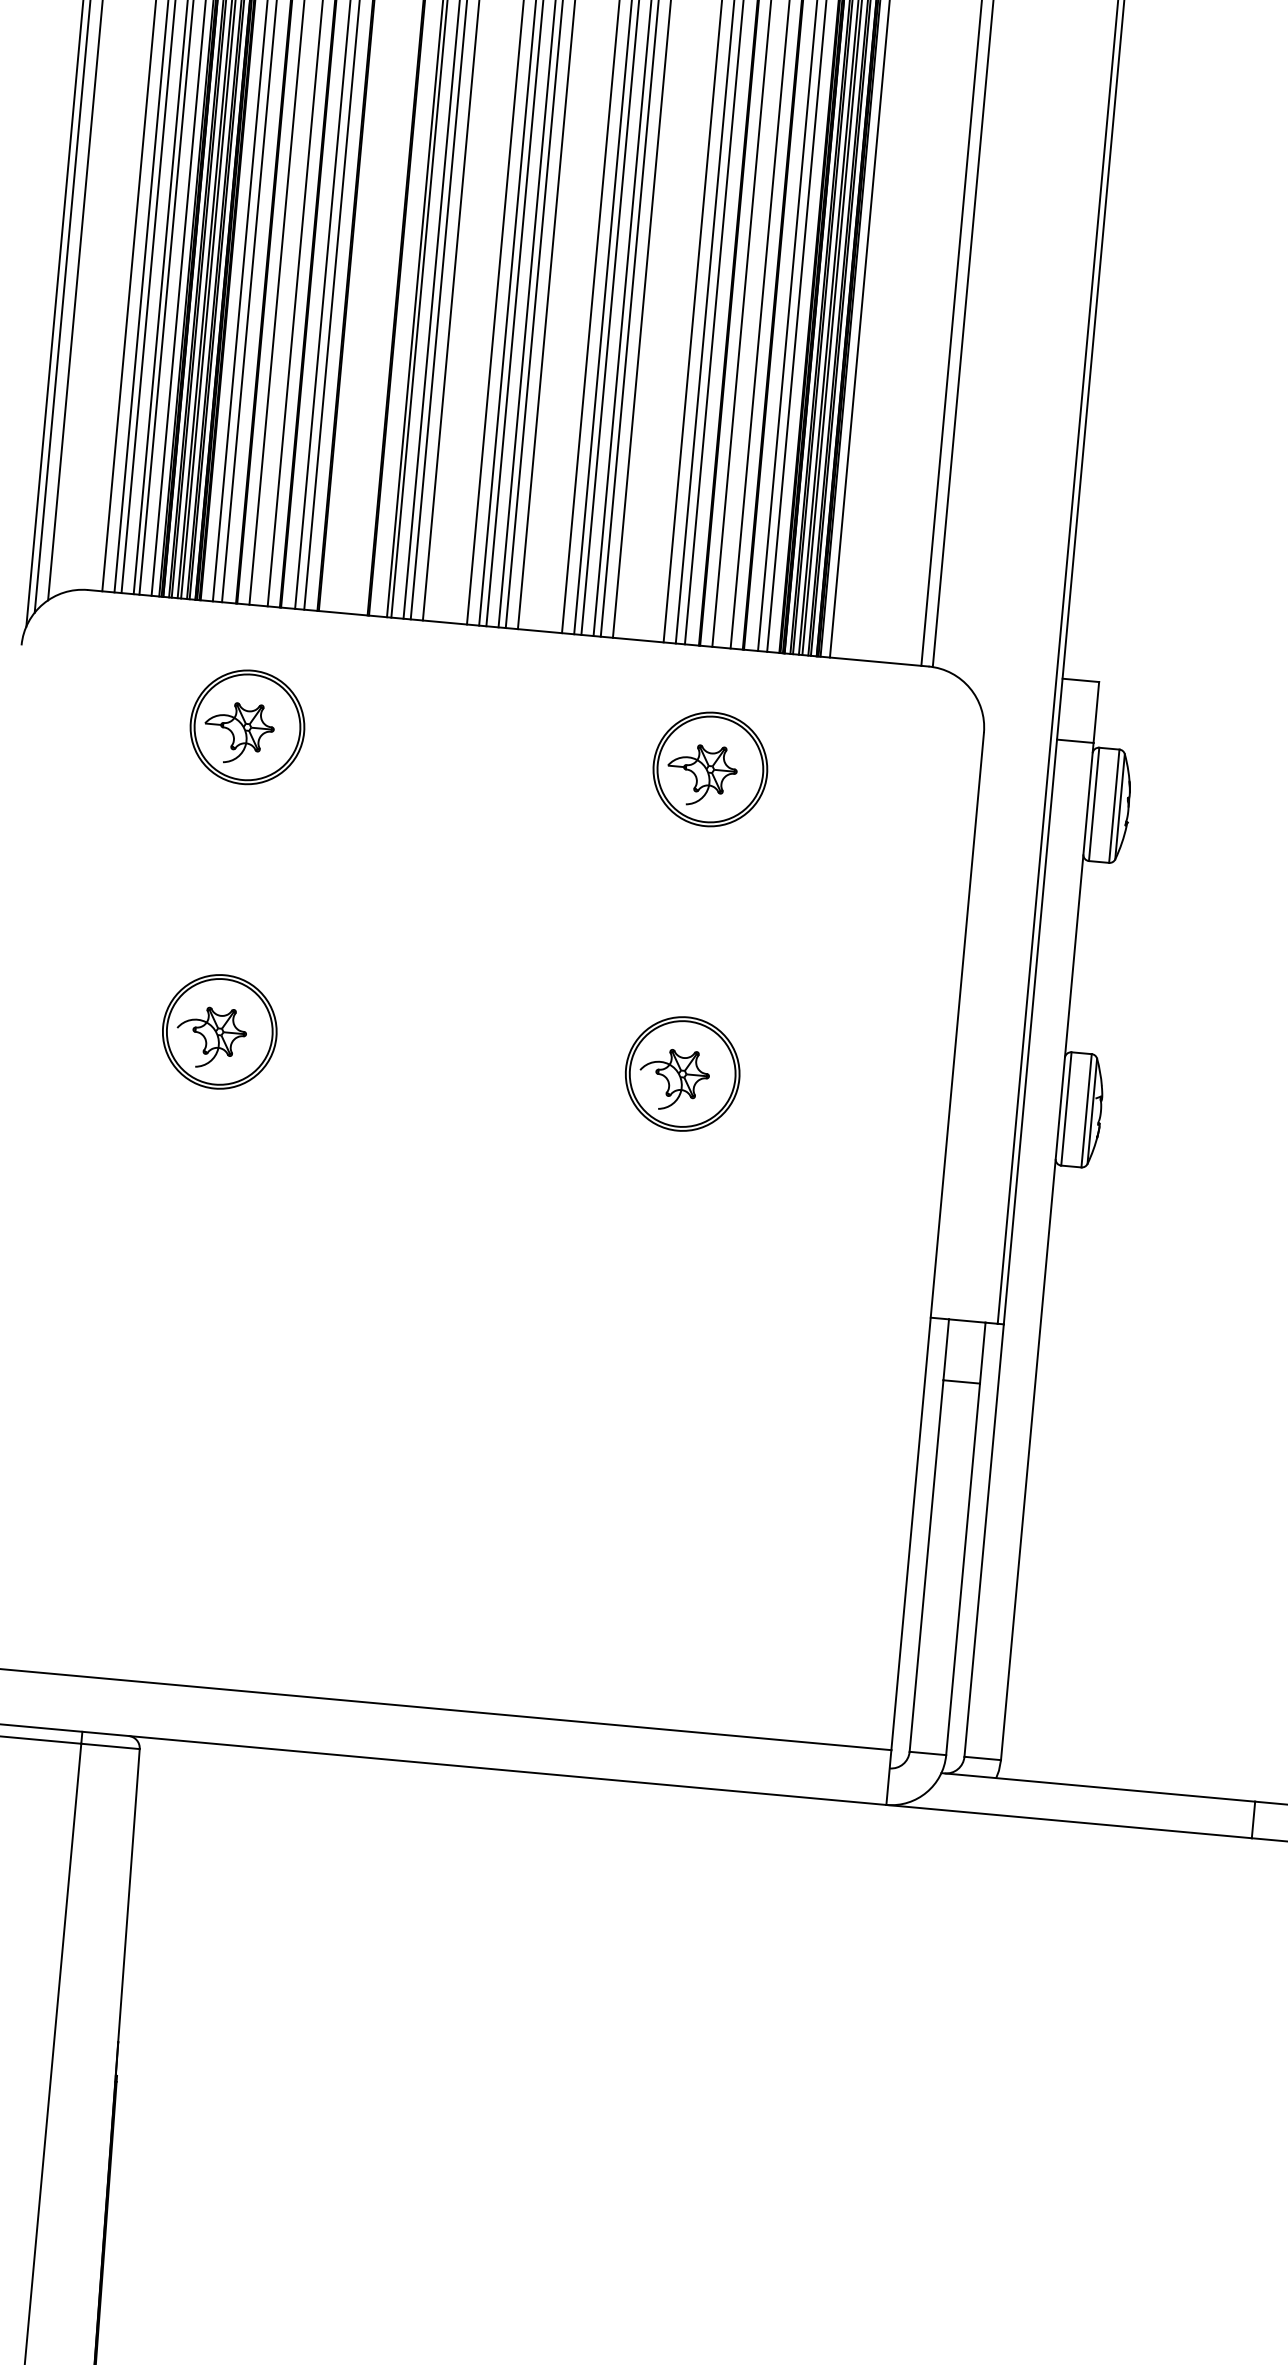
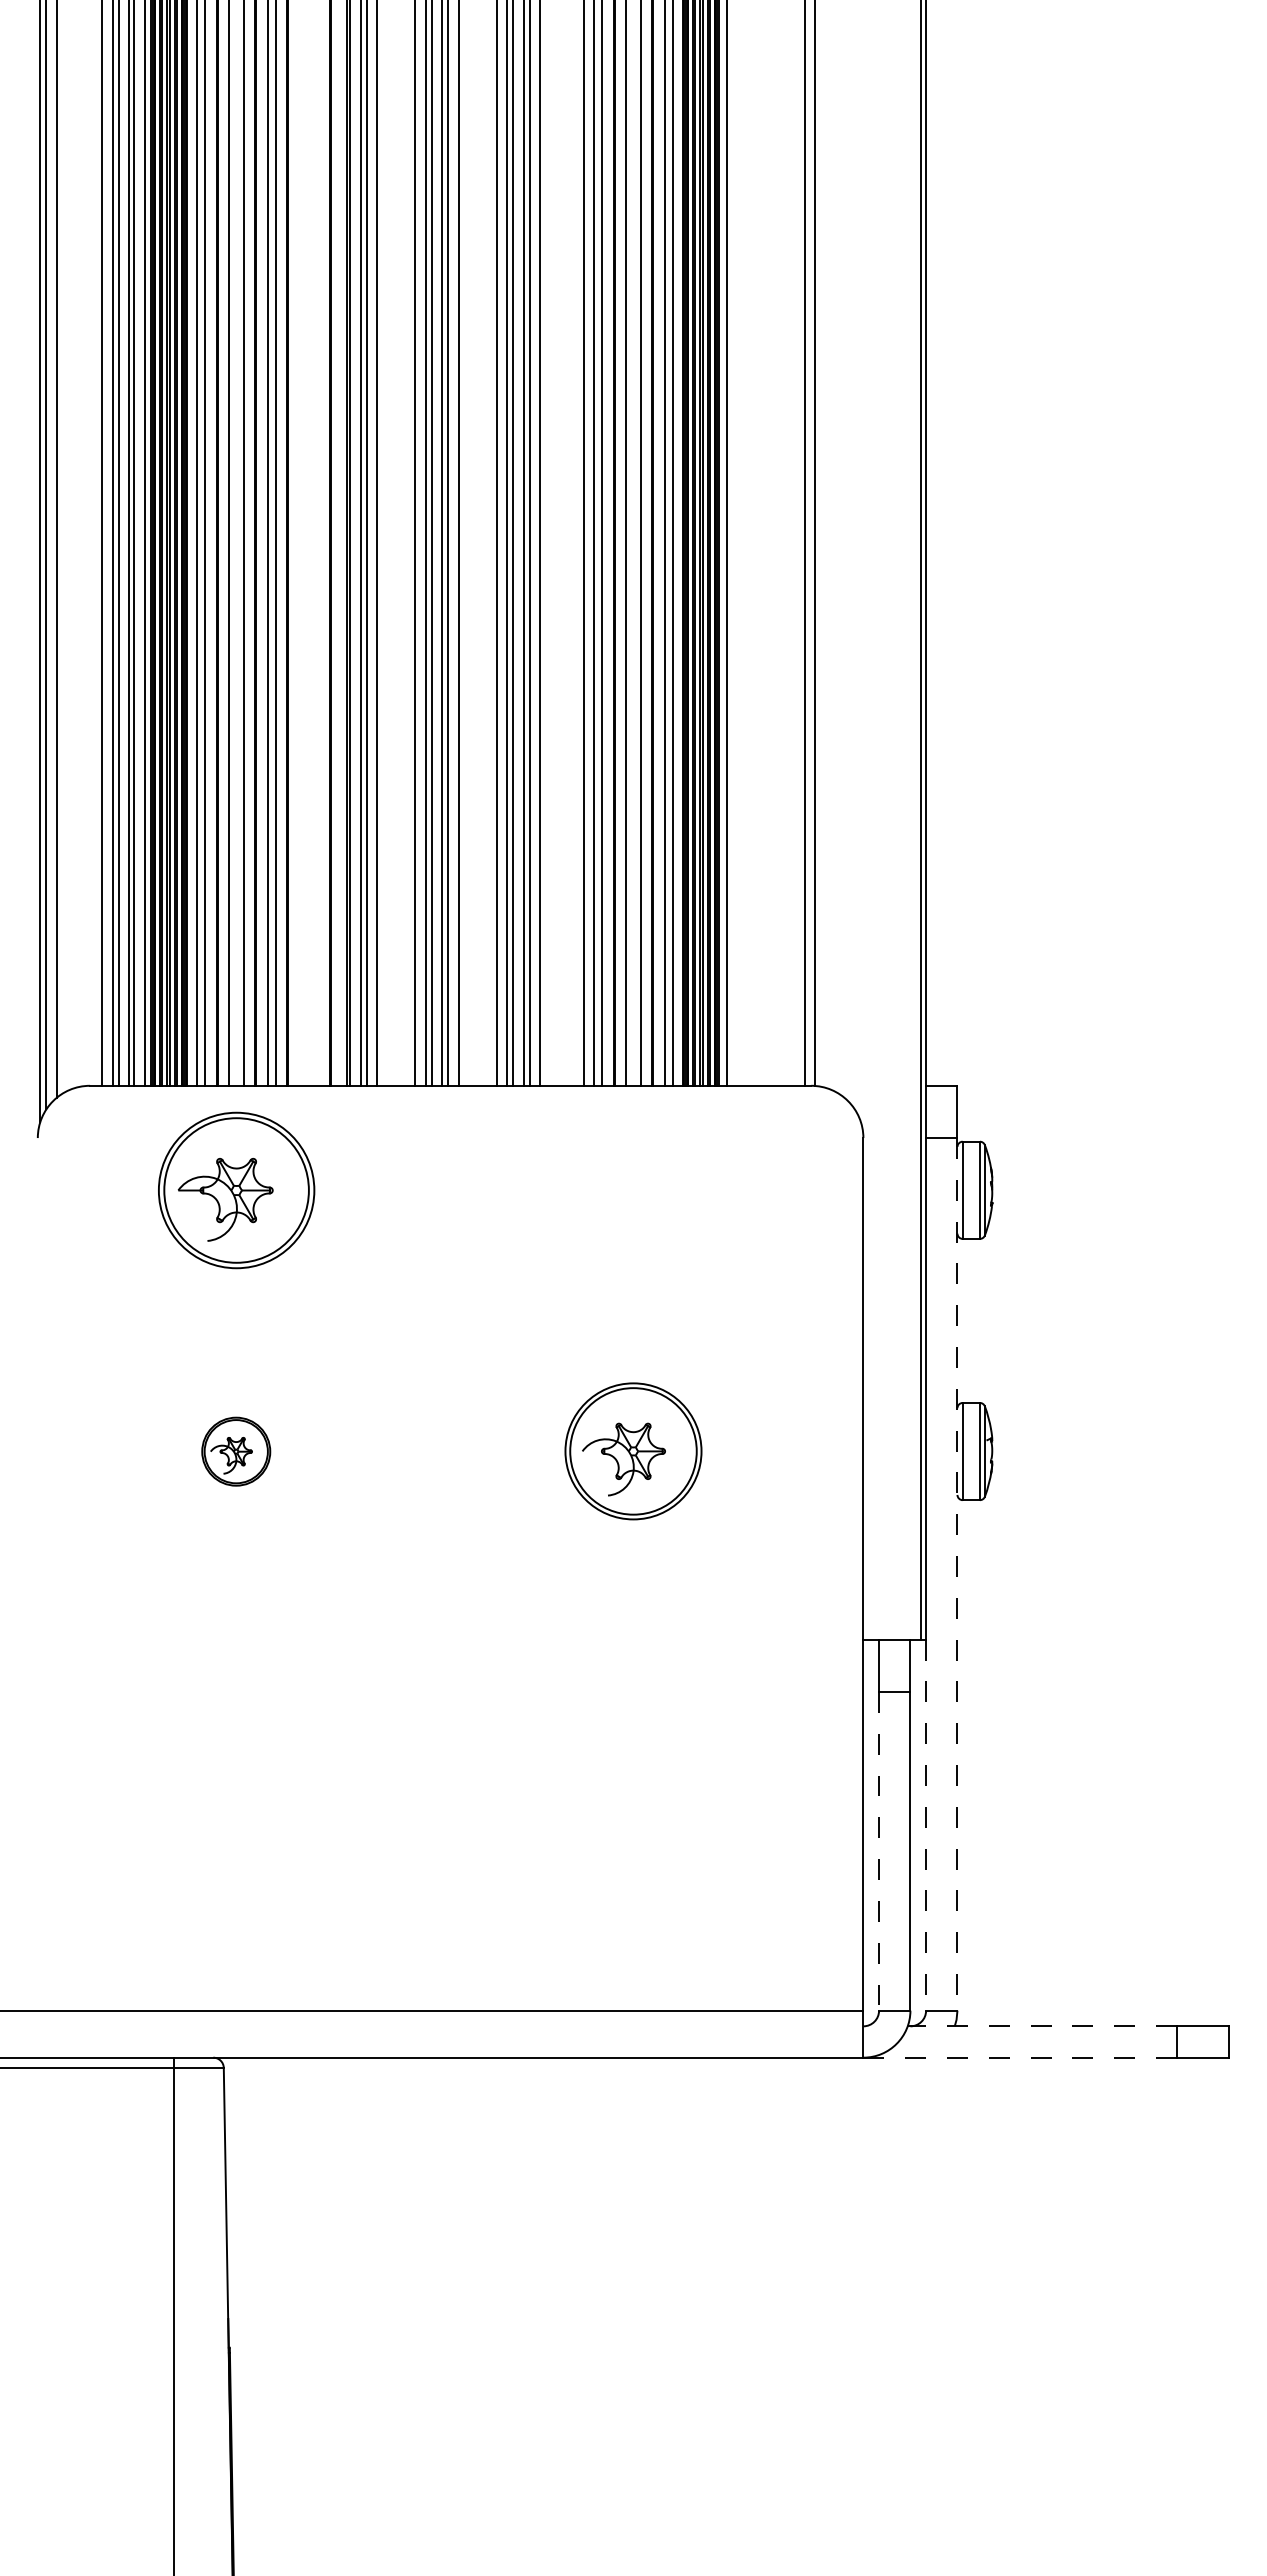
part: (246, 726) -> (235, 1189), size x1.6
part: (710, 768) -> (633, 1189), removed
part: (218, 1031) -> (235, 1451), size x0.7
part: (682, 1073) -> (633, 1451), size x1.4
line: (1047, 1251) -> (957, 1574), solid -> dashed
line: (984, 1541) -> (926, 1825), solid -> dashed
line: (927, 1566) -> (879, 1851), solid -> dashed
line: (1098, 1787) -> (1042, 2026), solid -> dashed
line: (1069, 1821) -> (1020, 2057), solid -> dashed

